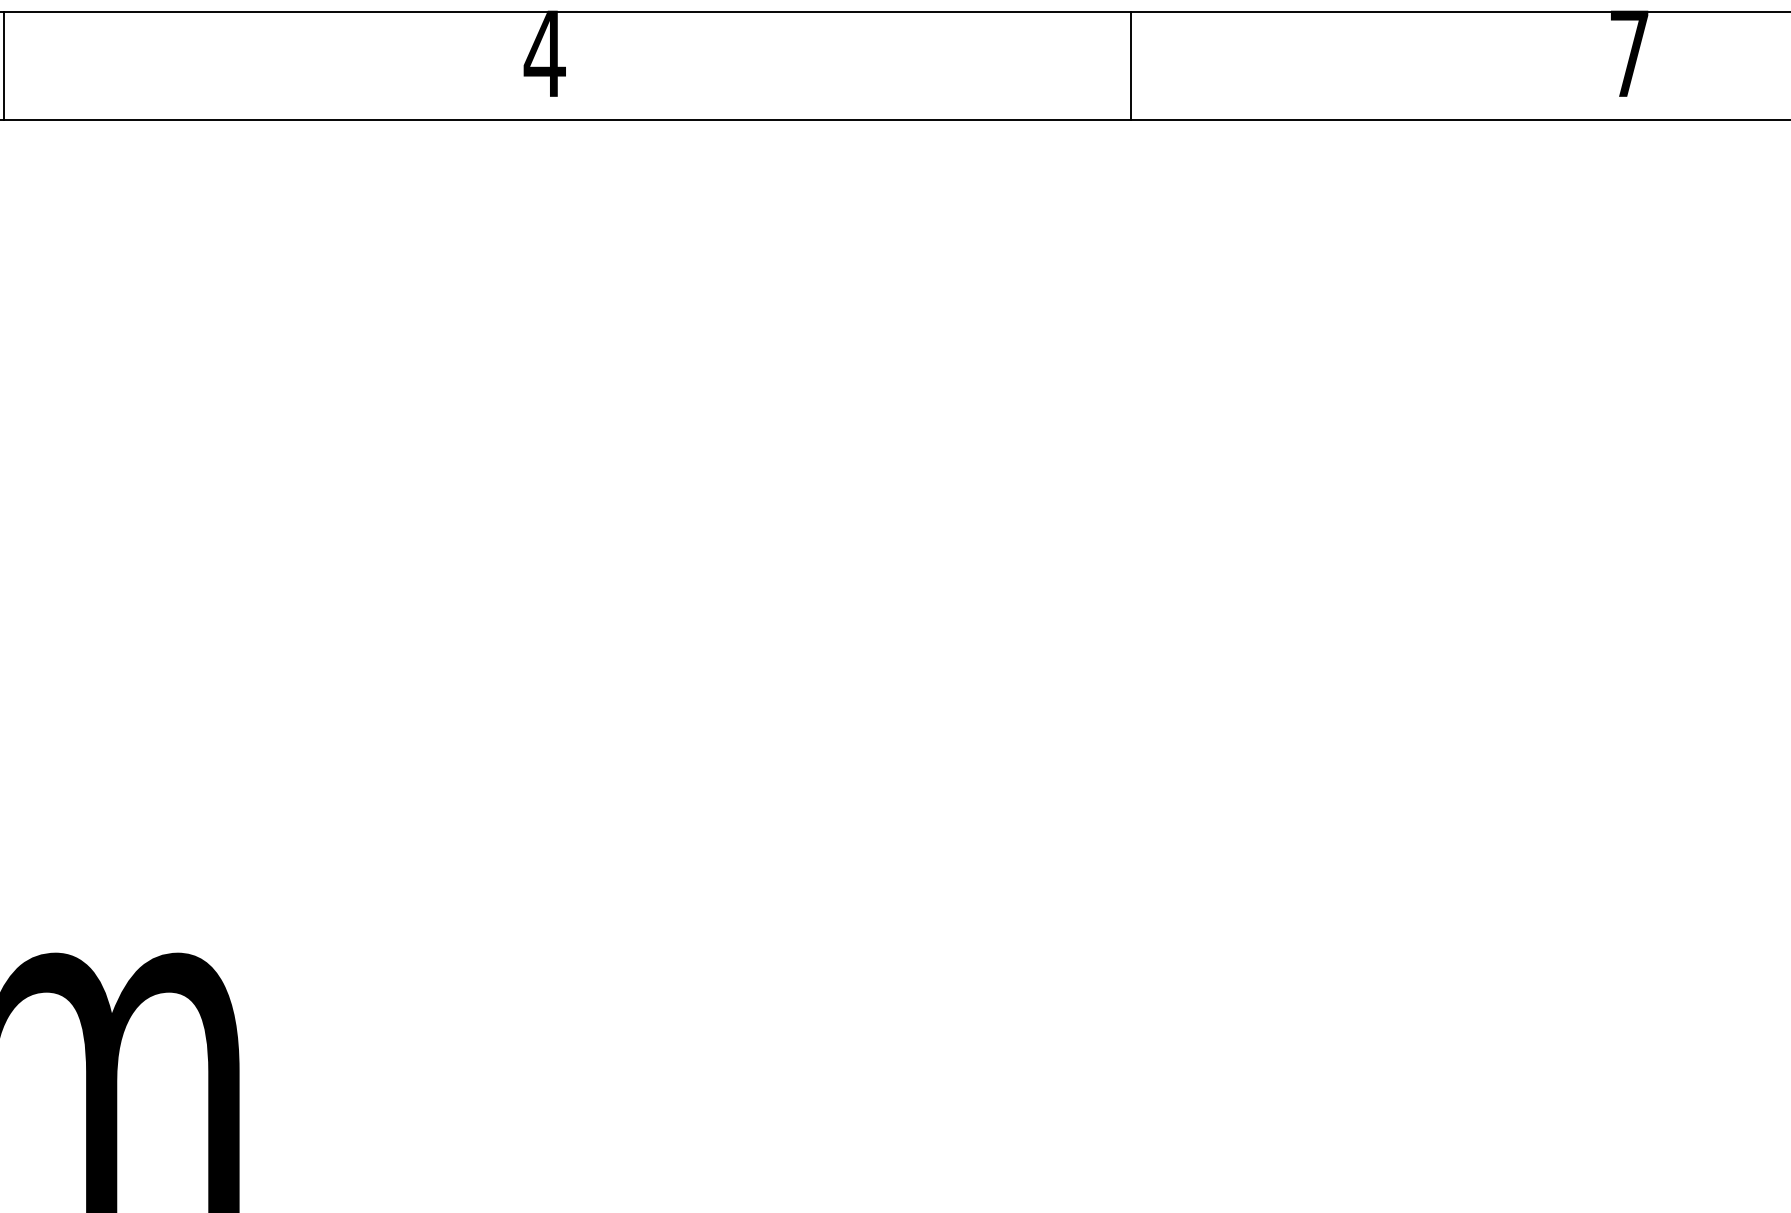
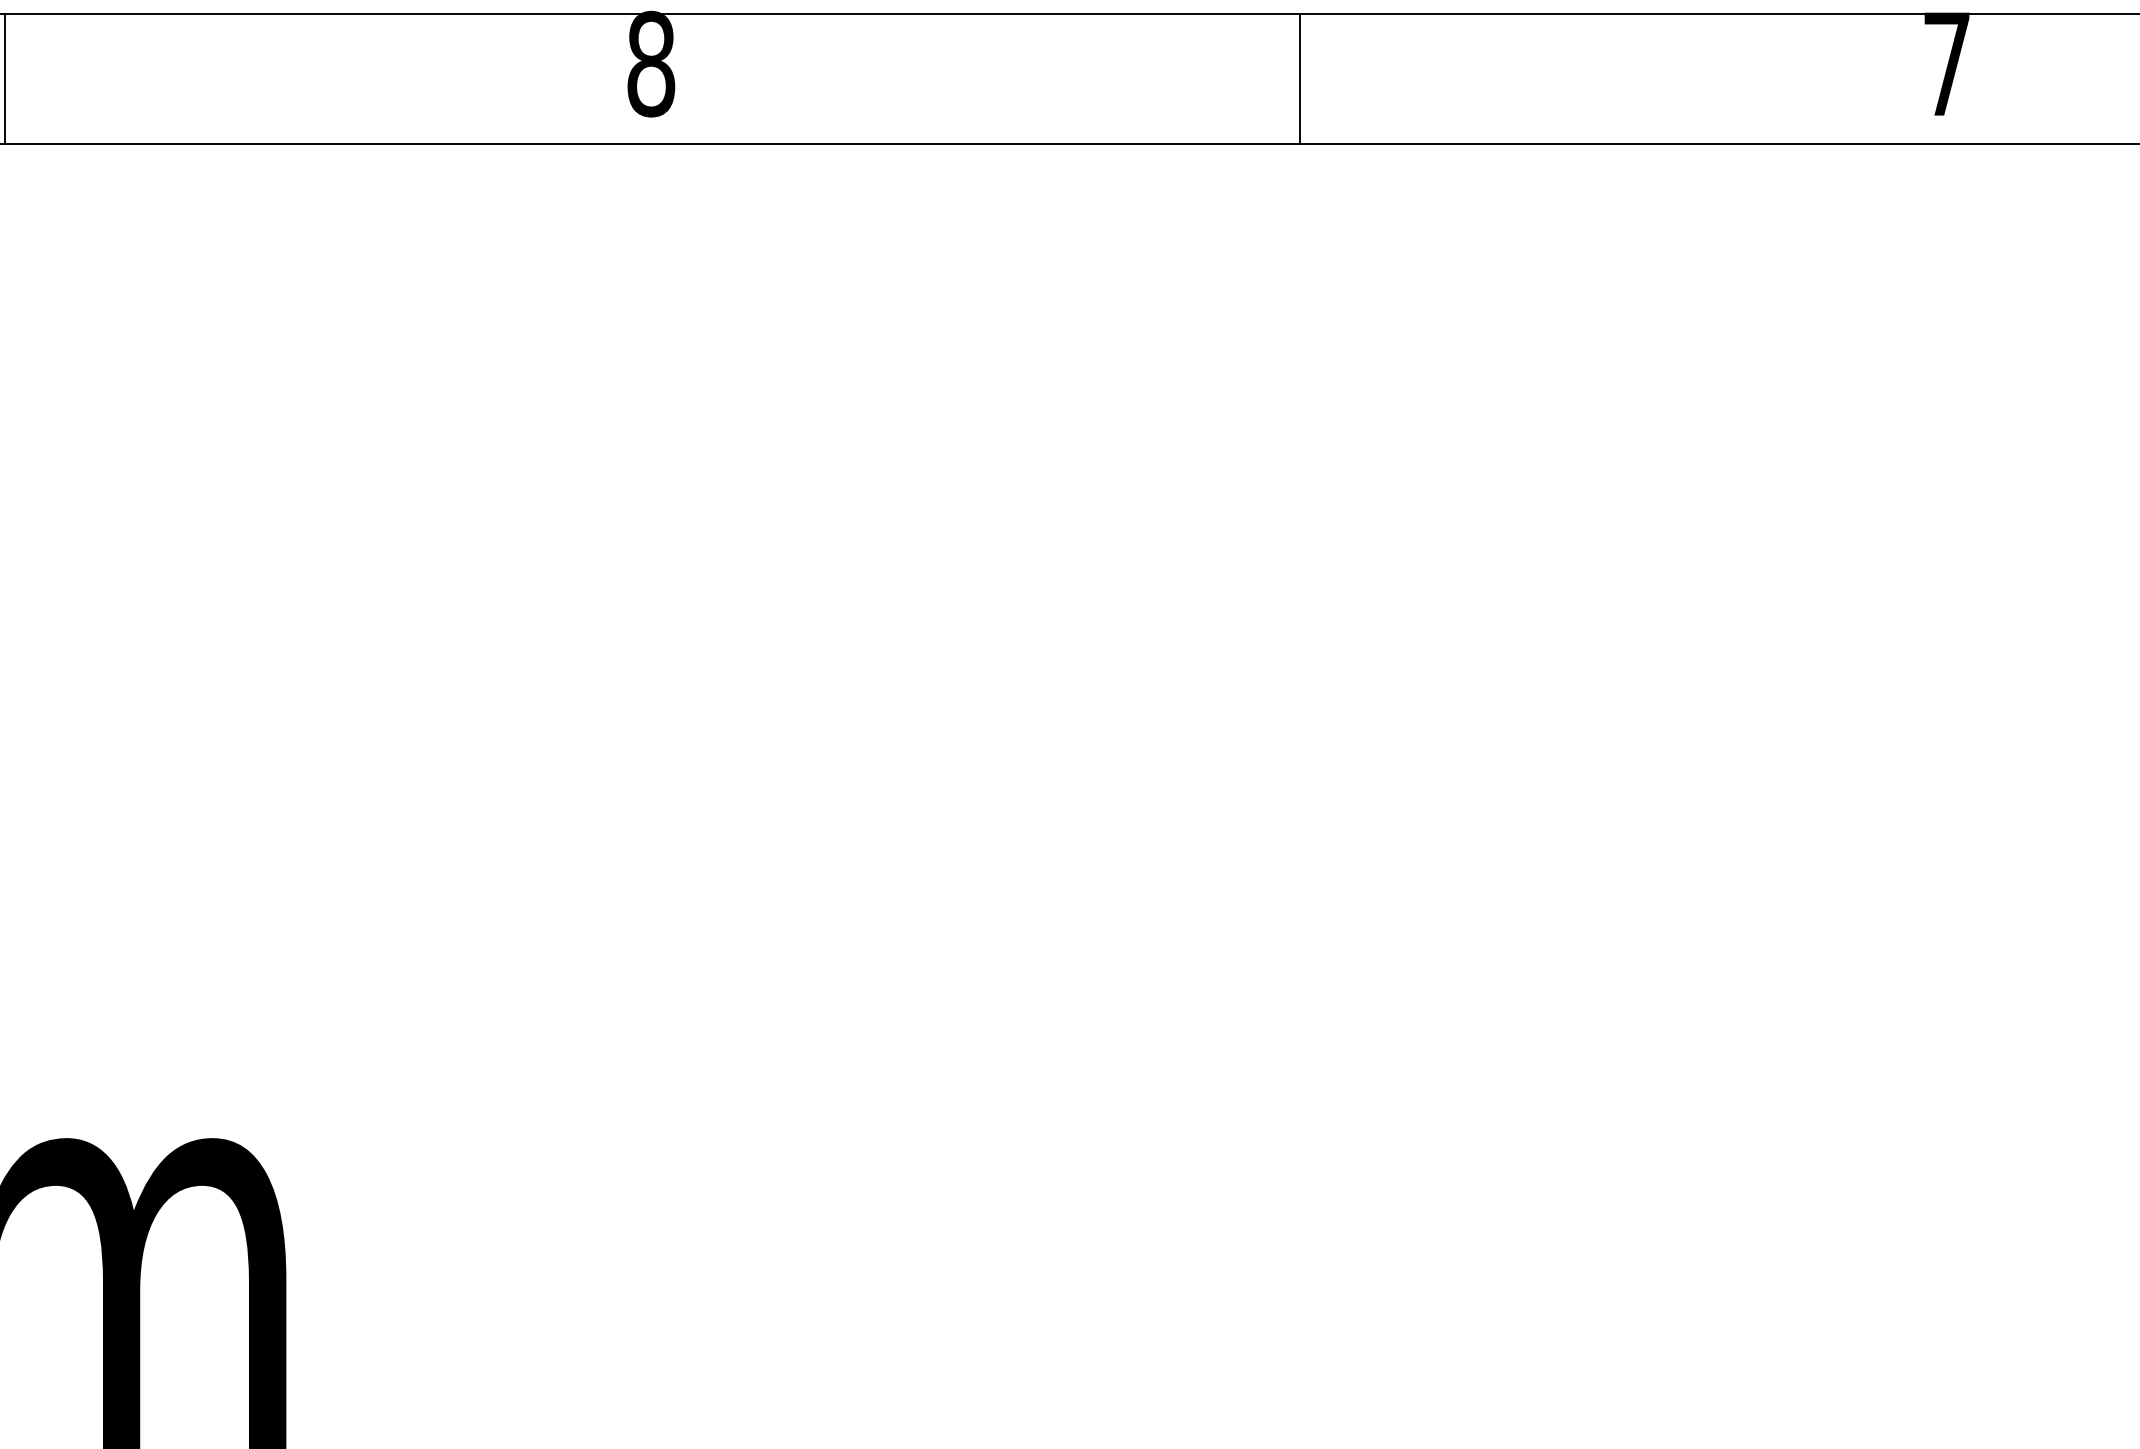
text: (544, 53) -> (650, 63), 4 -> 8
line: (1131, 65) -> (1300, 78), moved

